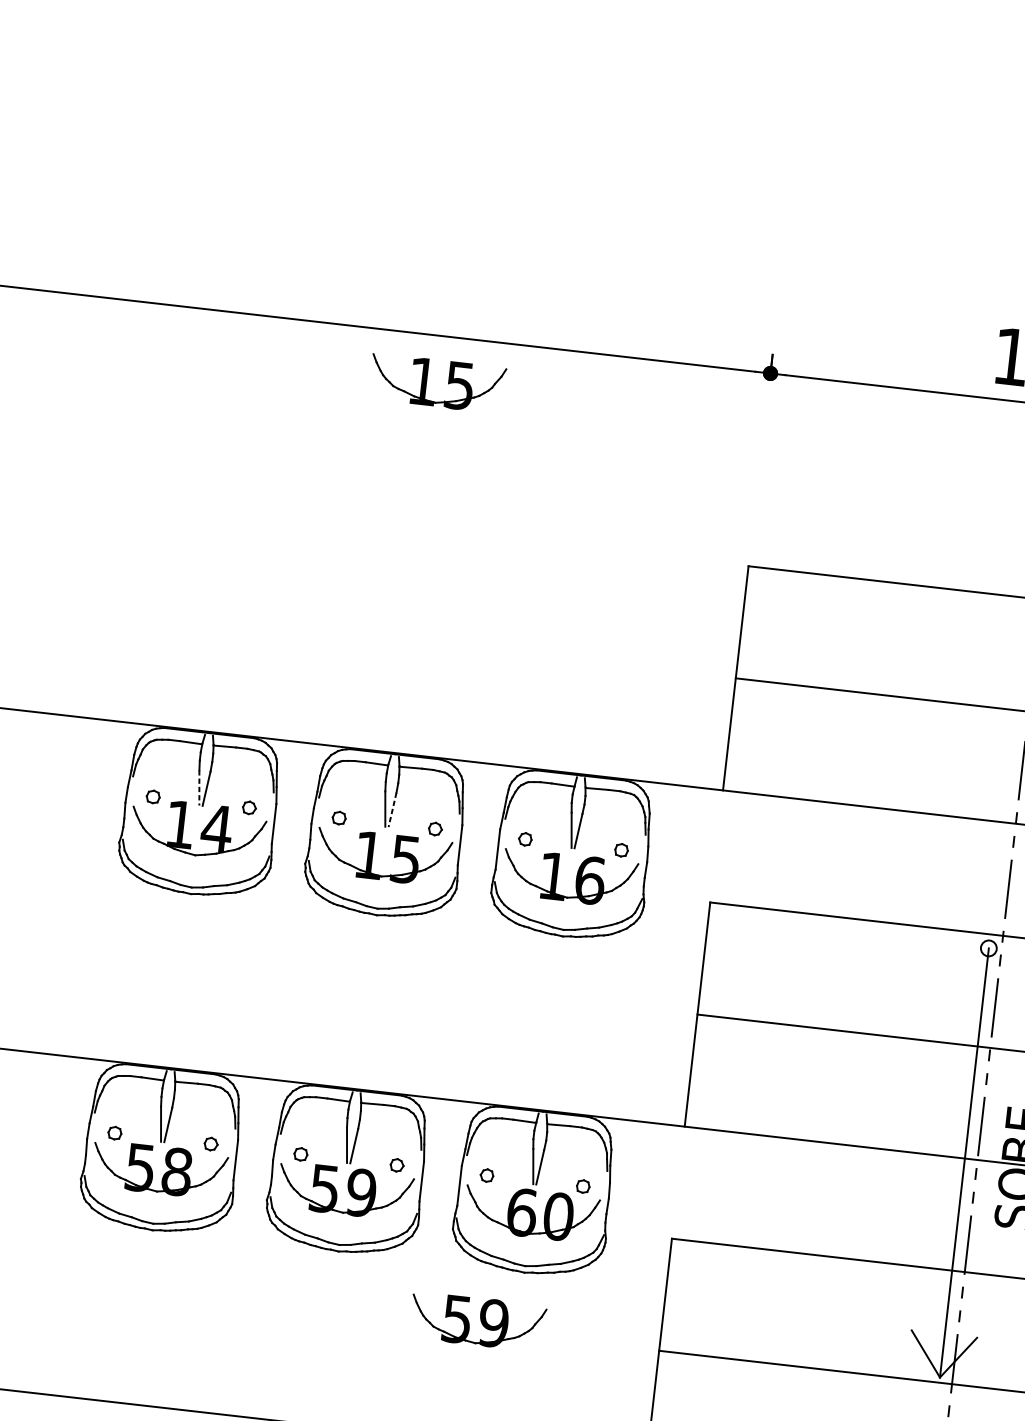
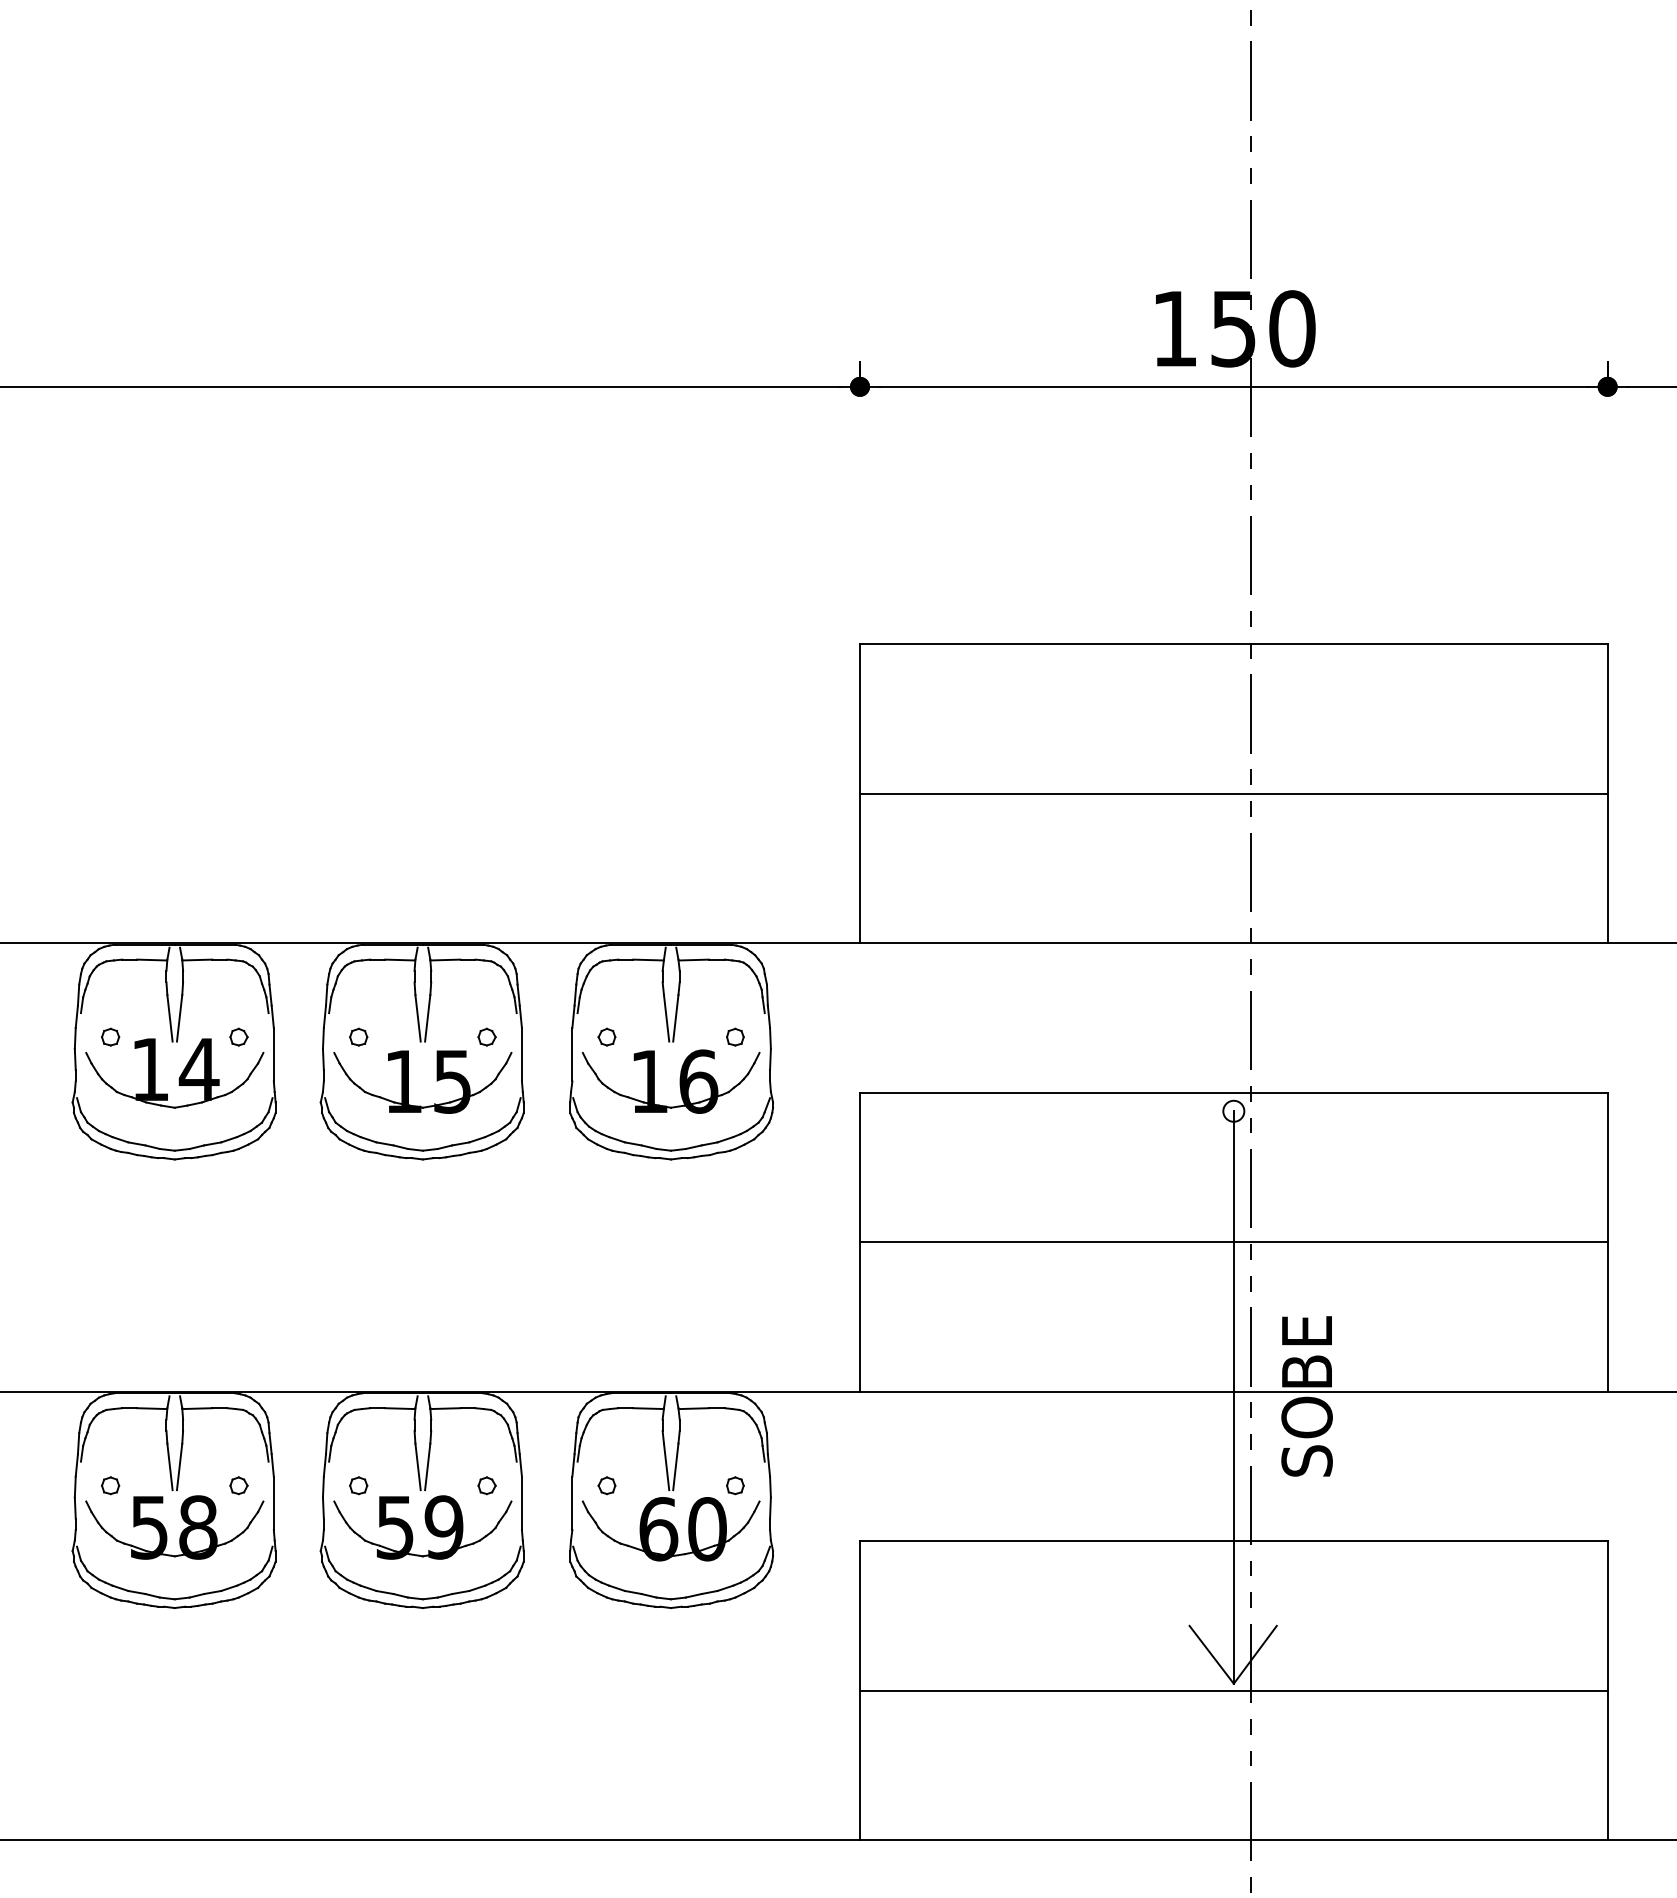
part: (426, 381) -> (408, 449), removed
line: (199, 788) -> (170, 1018), dashed -> solid
line: (392, 810) -> (427, 1018), dashed -> solid
part: (477, 1321) -> (616, 1679), removed

